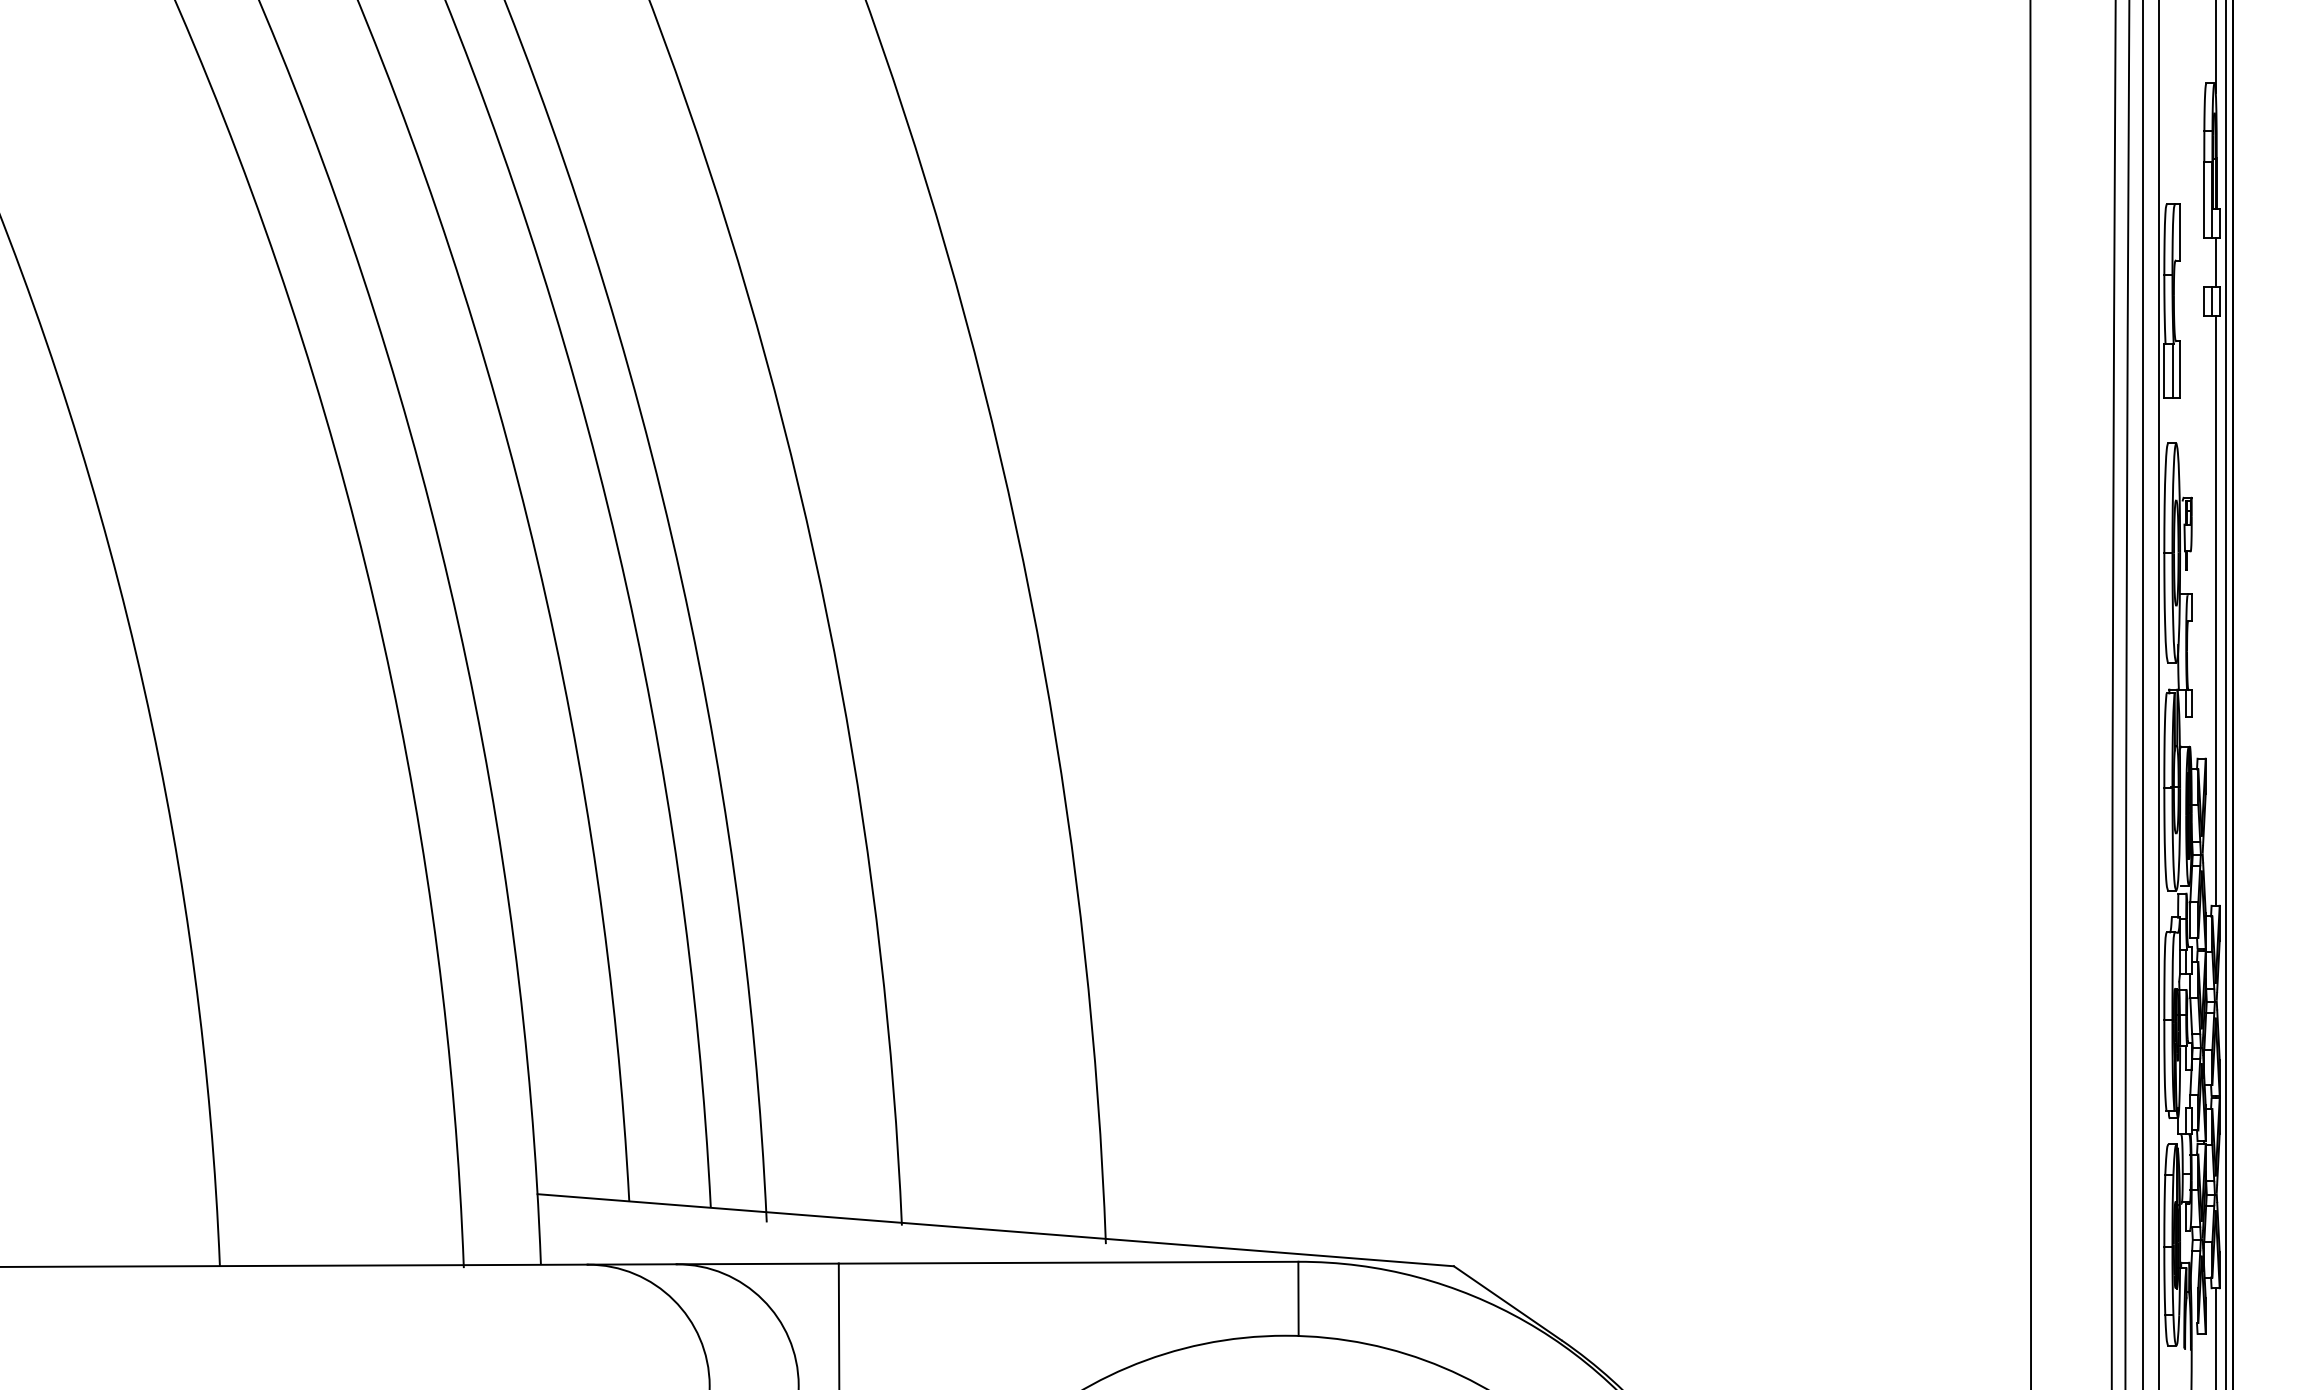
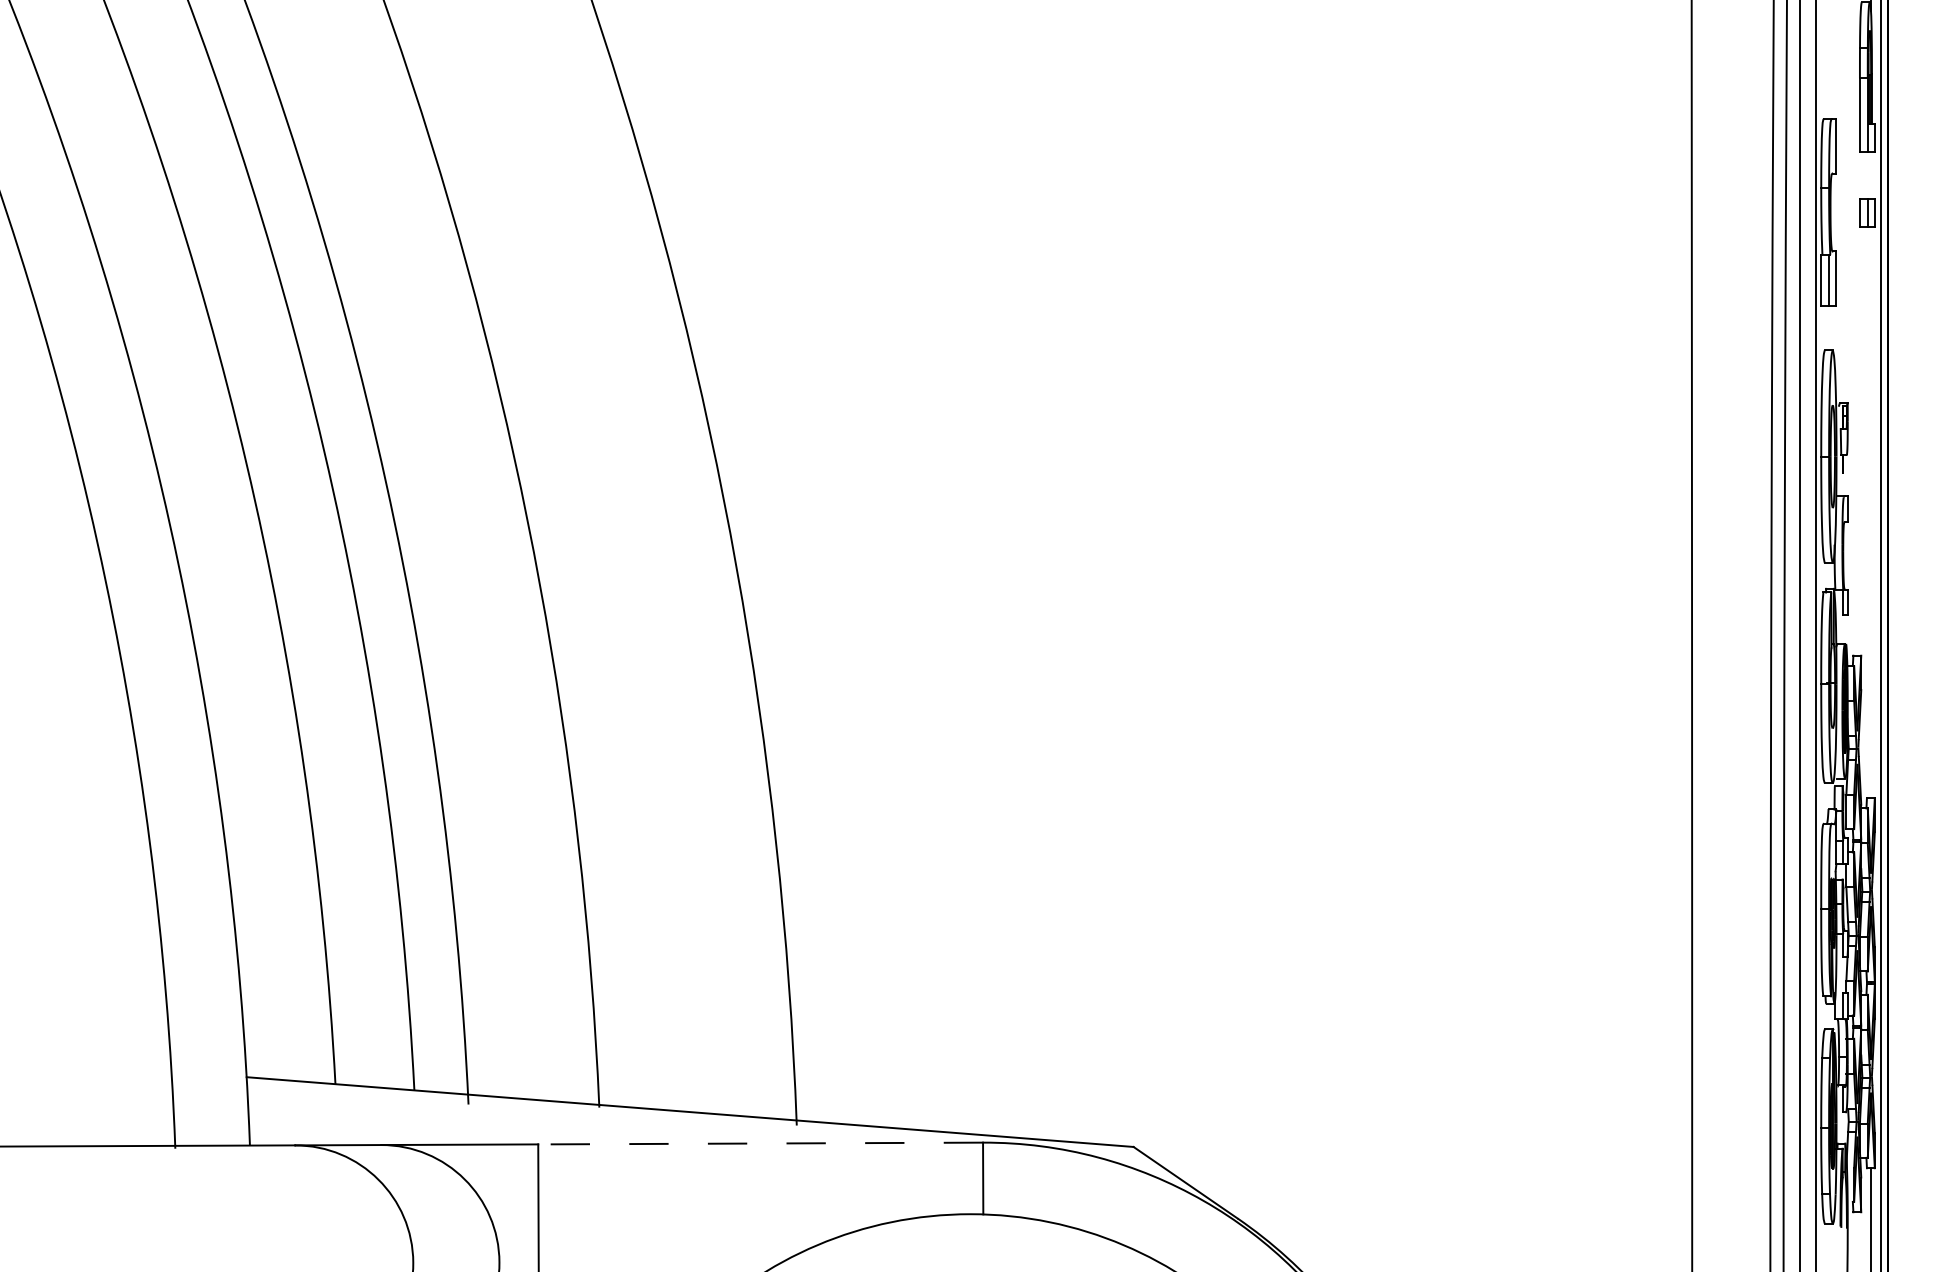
line: (2215, 262) -> (1870, 175), removed
line: (2215, 610) -> (1870, 512), removed
line: (1068, 1262) -> (760, 1143), solid -> dashed

